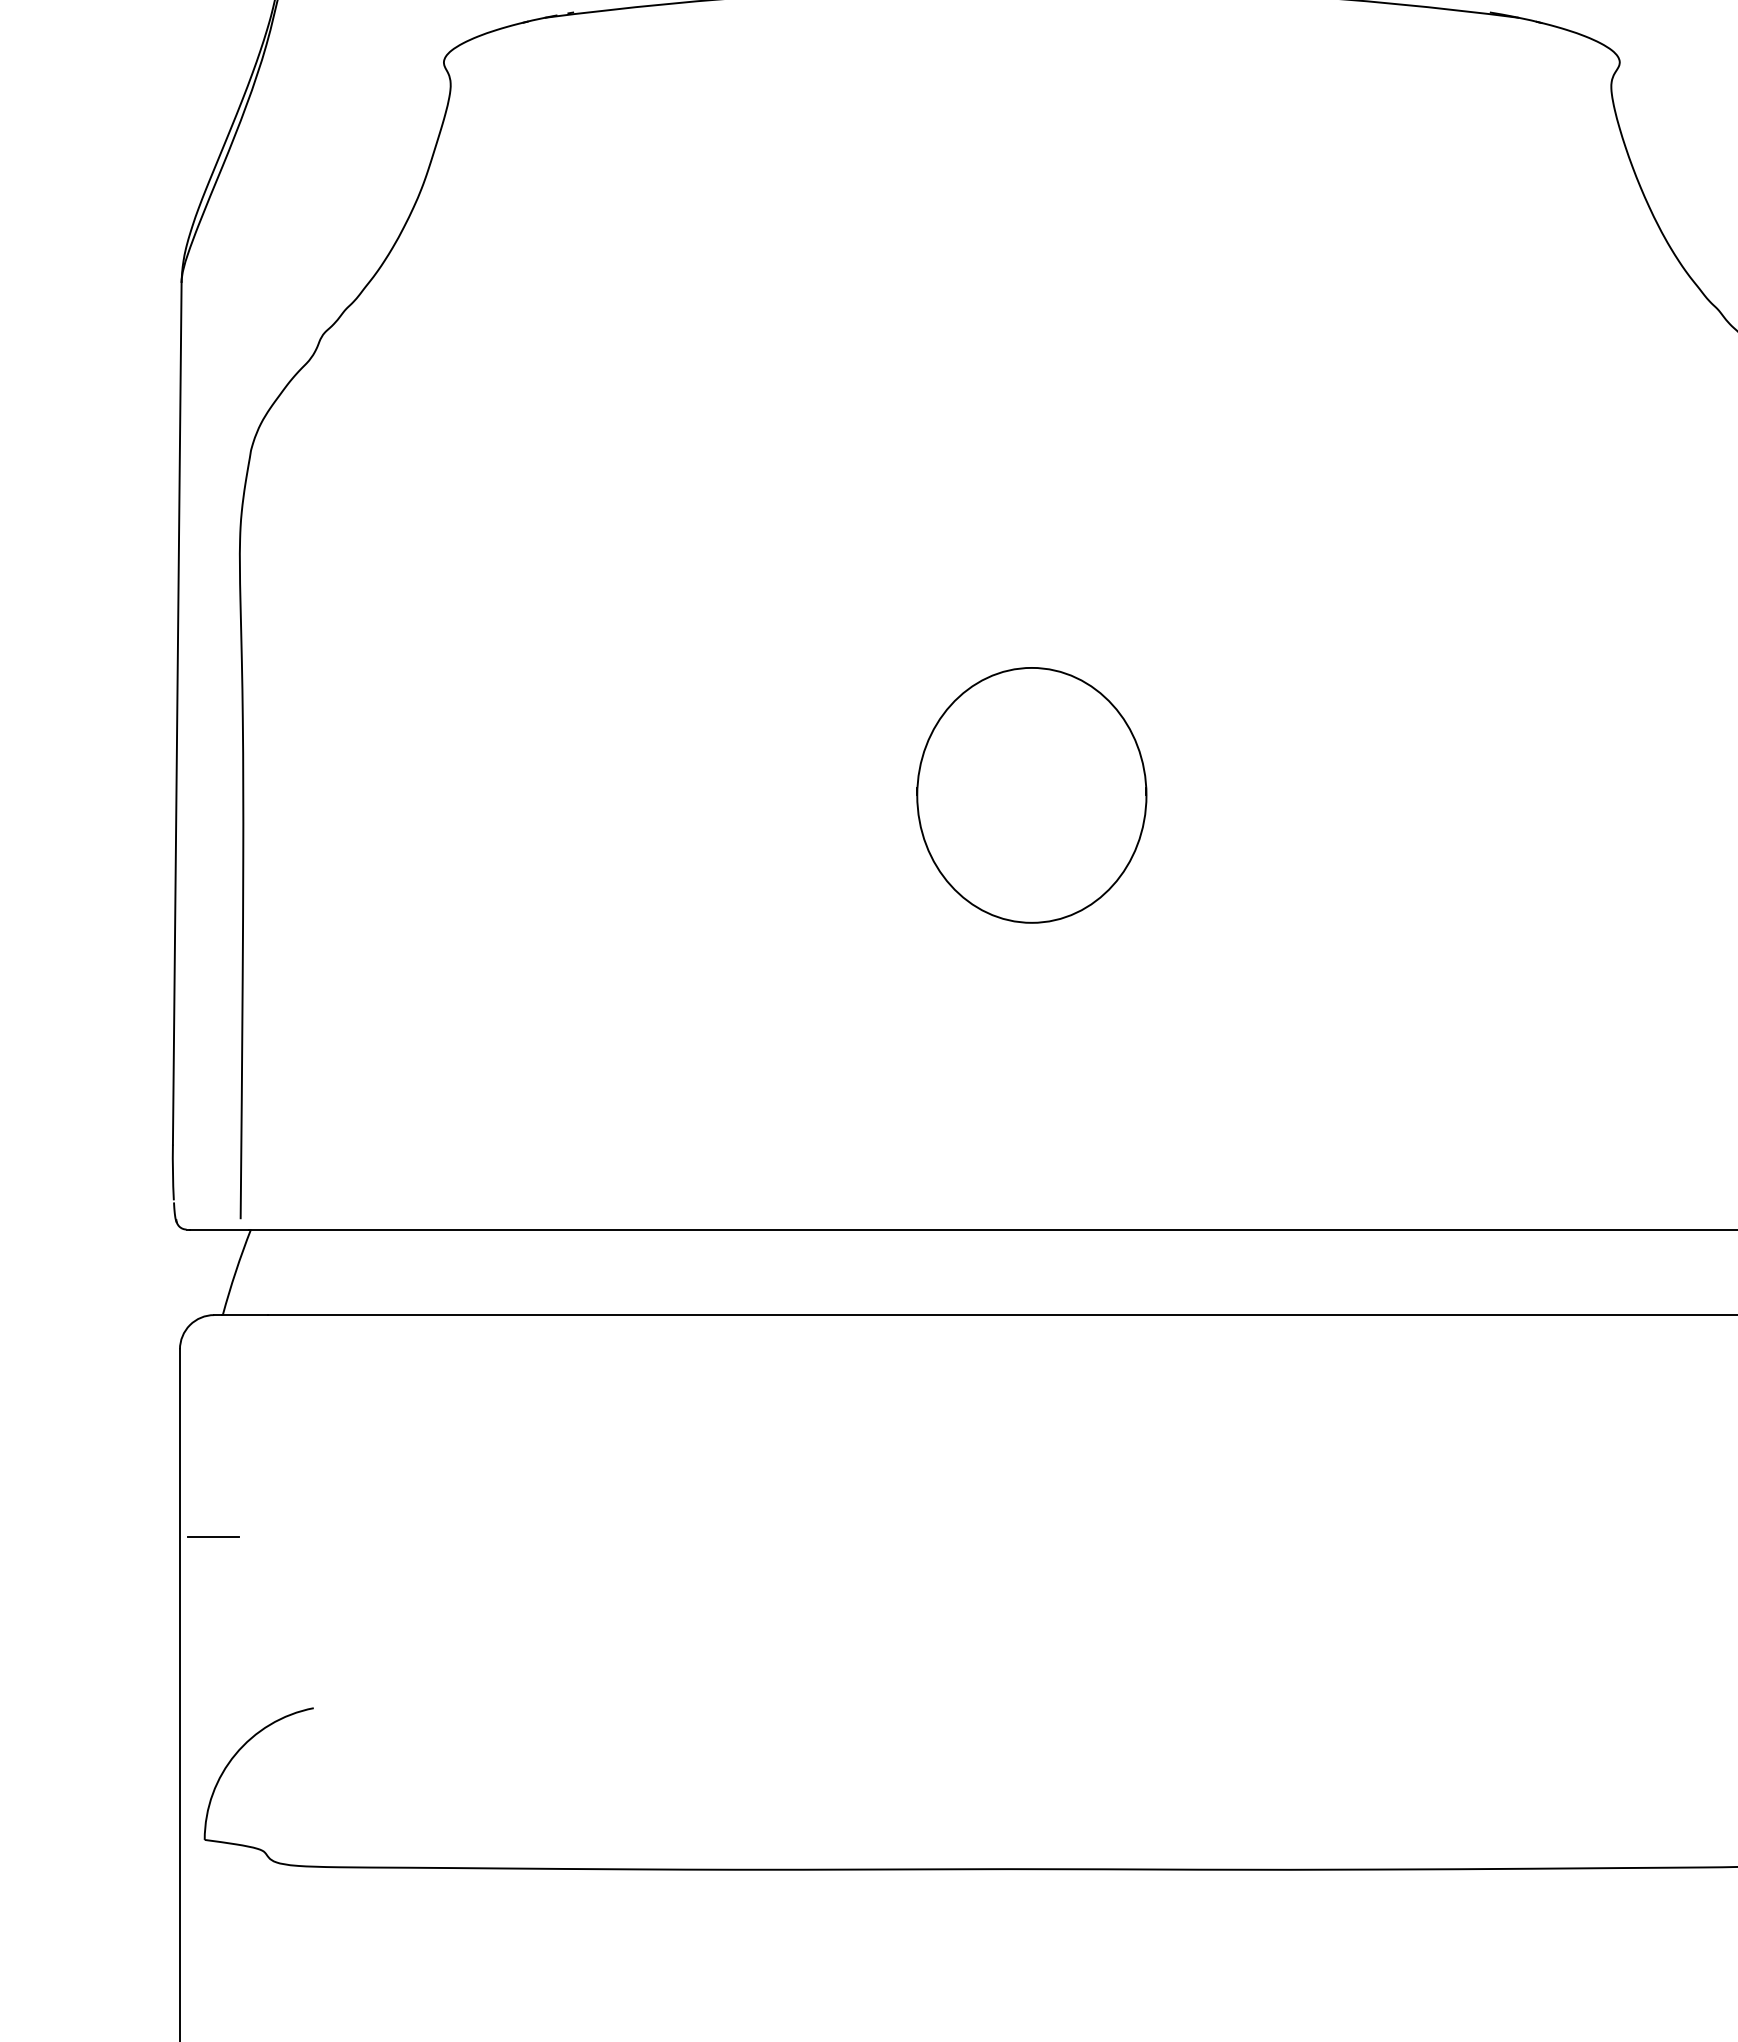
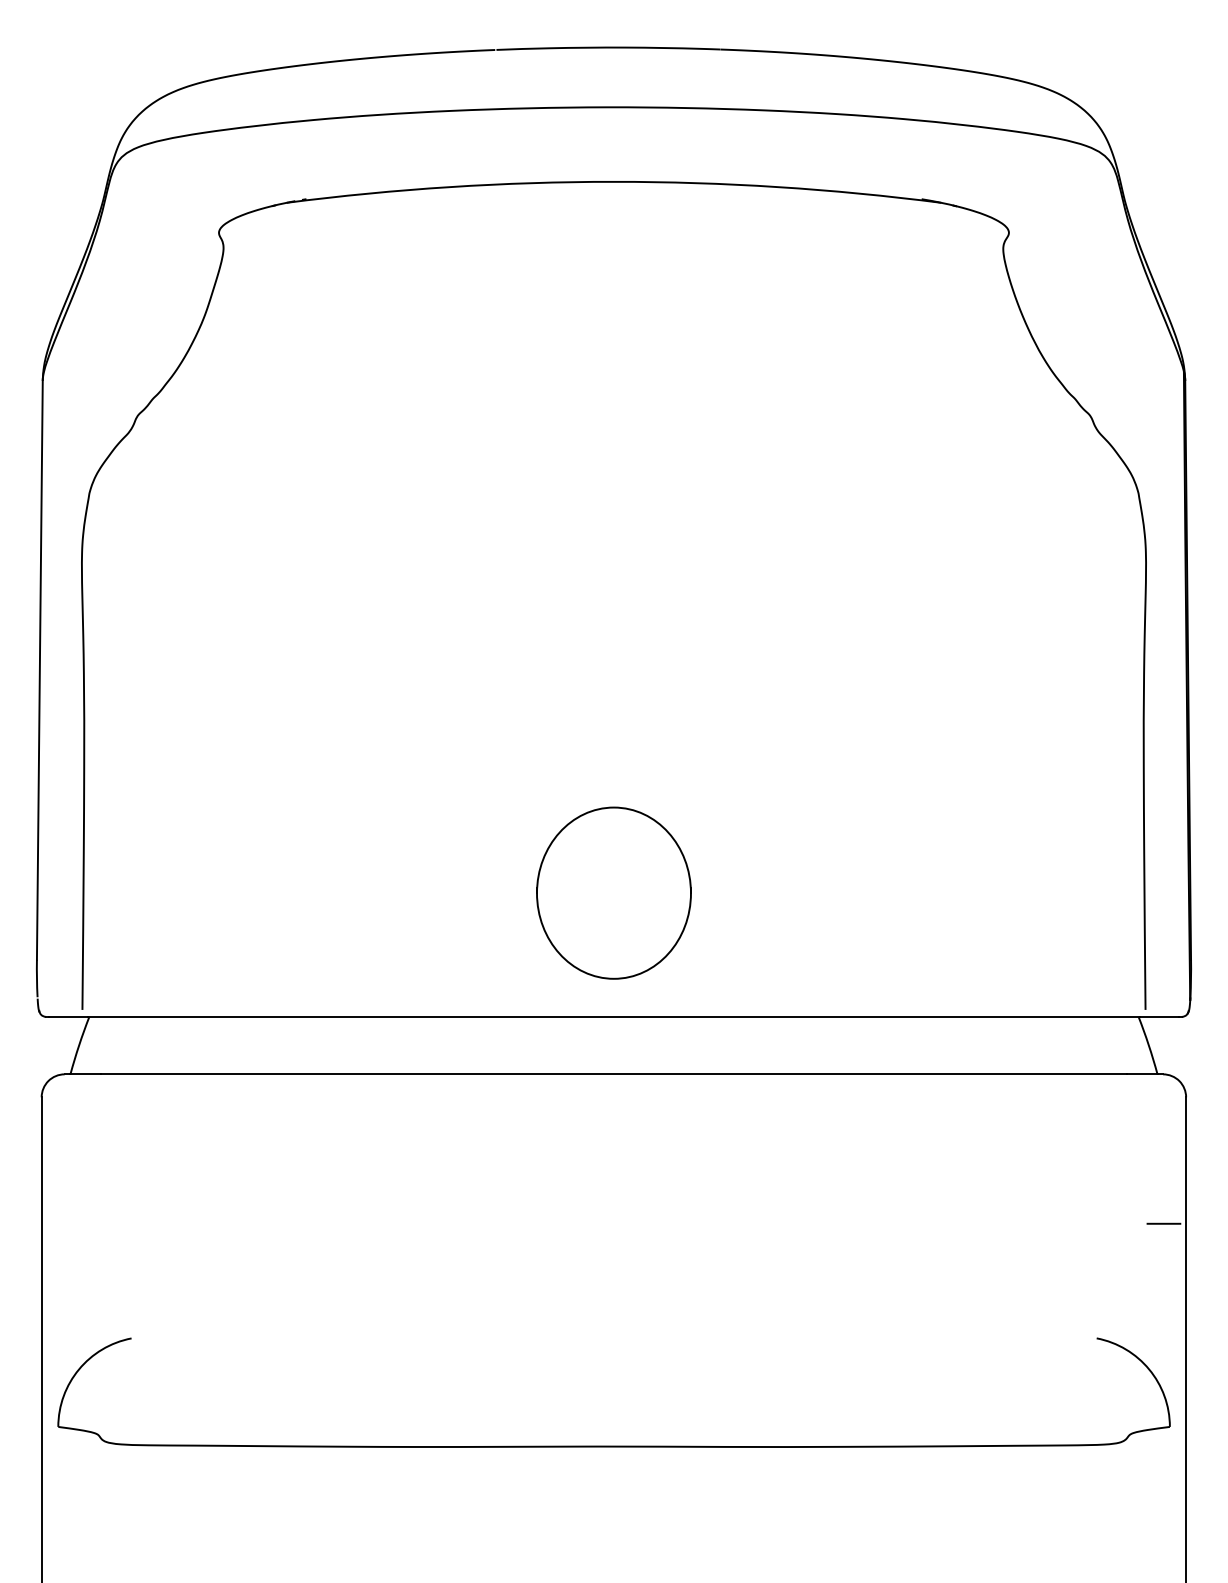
part: (1031, 794) -> (613, 892), moved
line: (212, 1537) -> (63, 1223), removed

